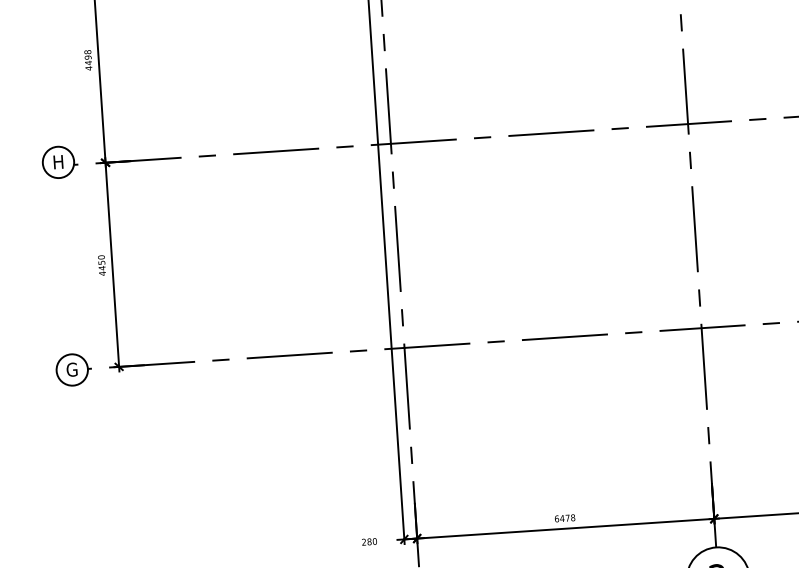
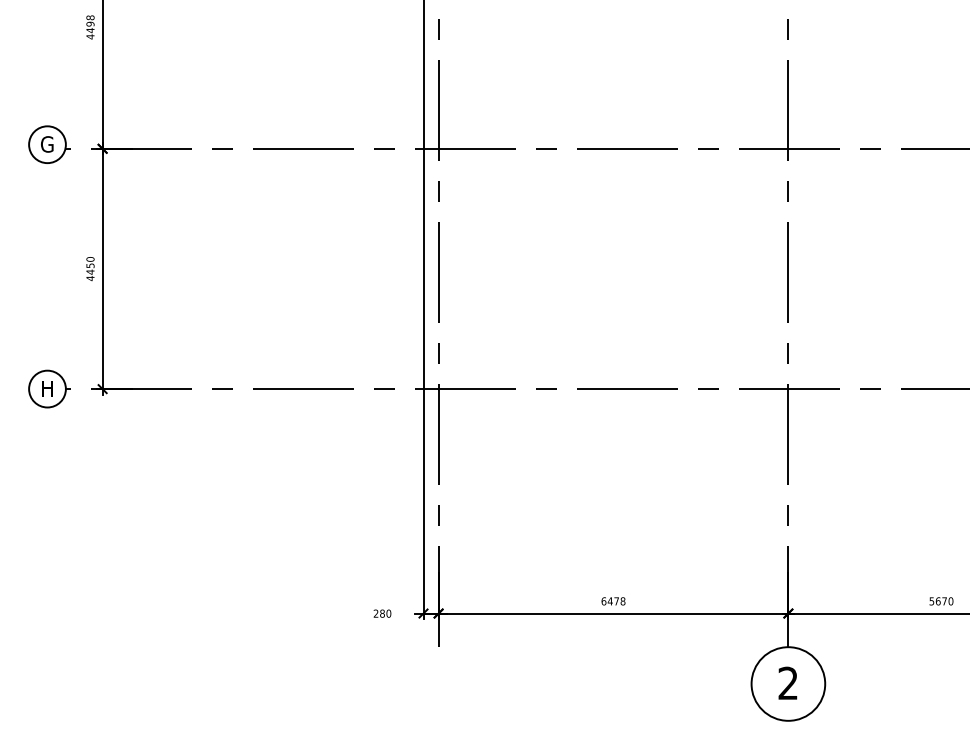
text: (57, 162) -> (46, 144), H -> G
text: (72, 369) -> (47, 388), G -> H

